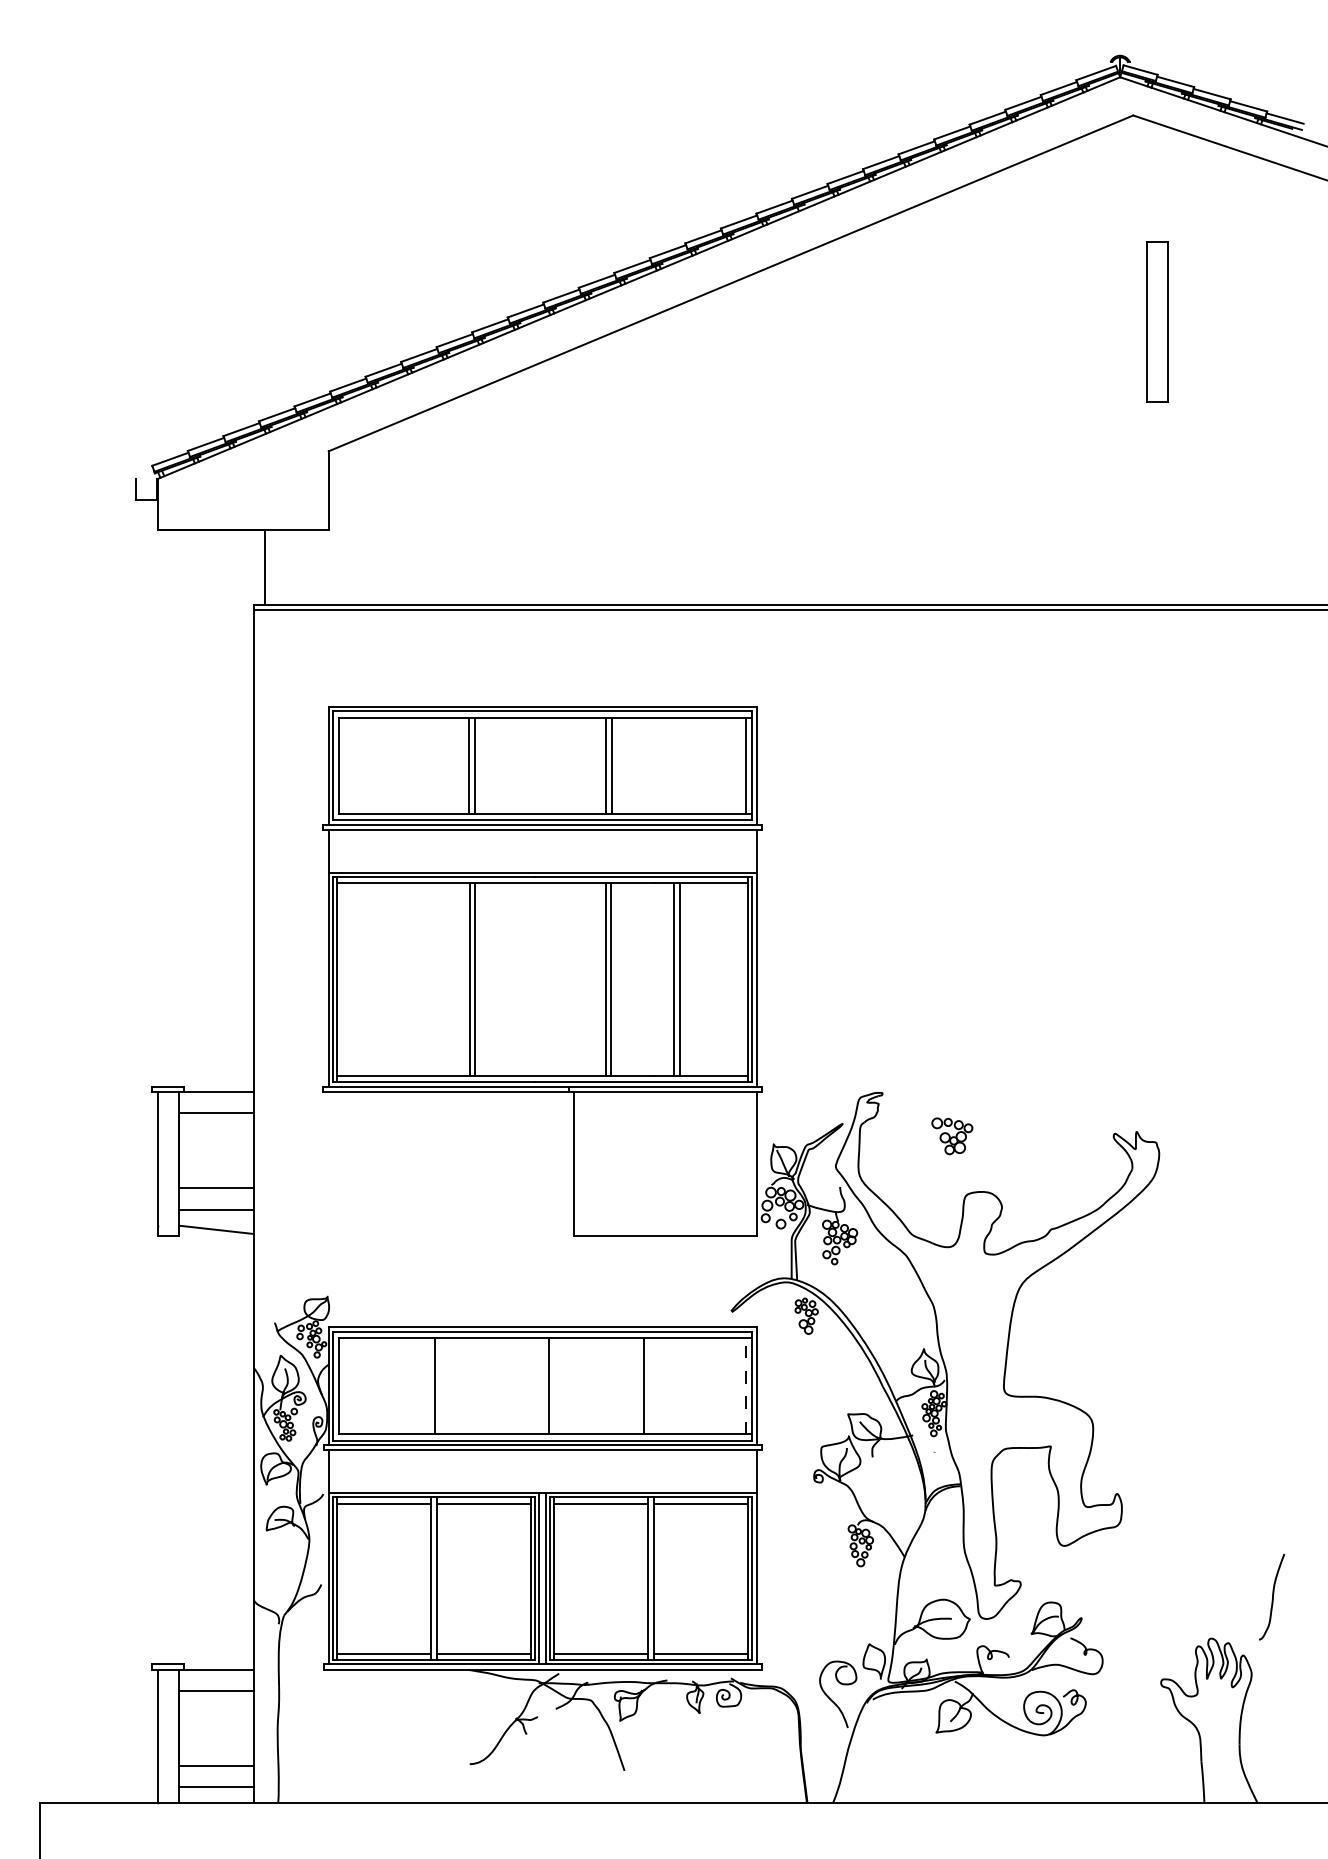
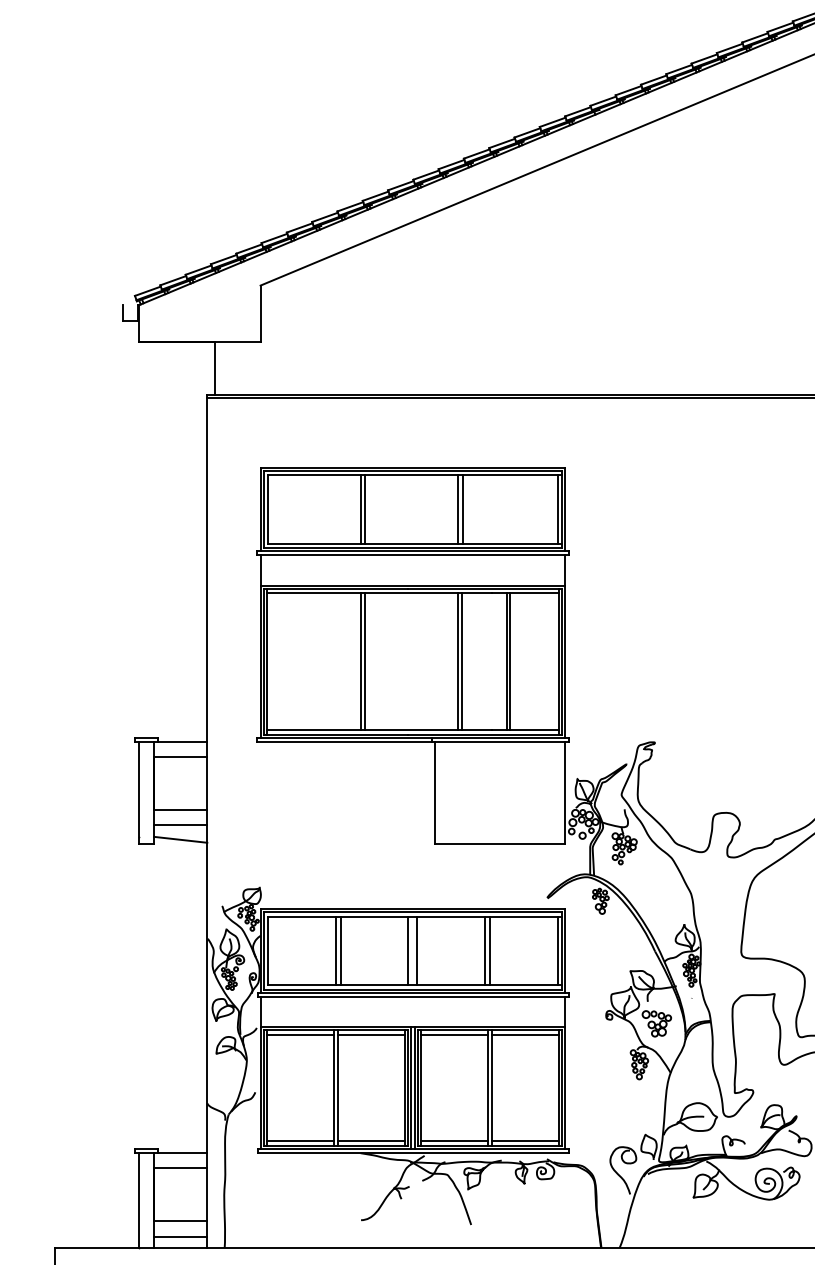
part: (952, 1136) -> (656, 1023), moved
line: (441, 1385) -> (340, 950), added
line: (536, 1385) -> (408, 950), added
line: (650, 1385) -> (489, 950), added
line: (745, 1385) -> (557, 950), dashed -> solid

